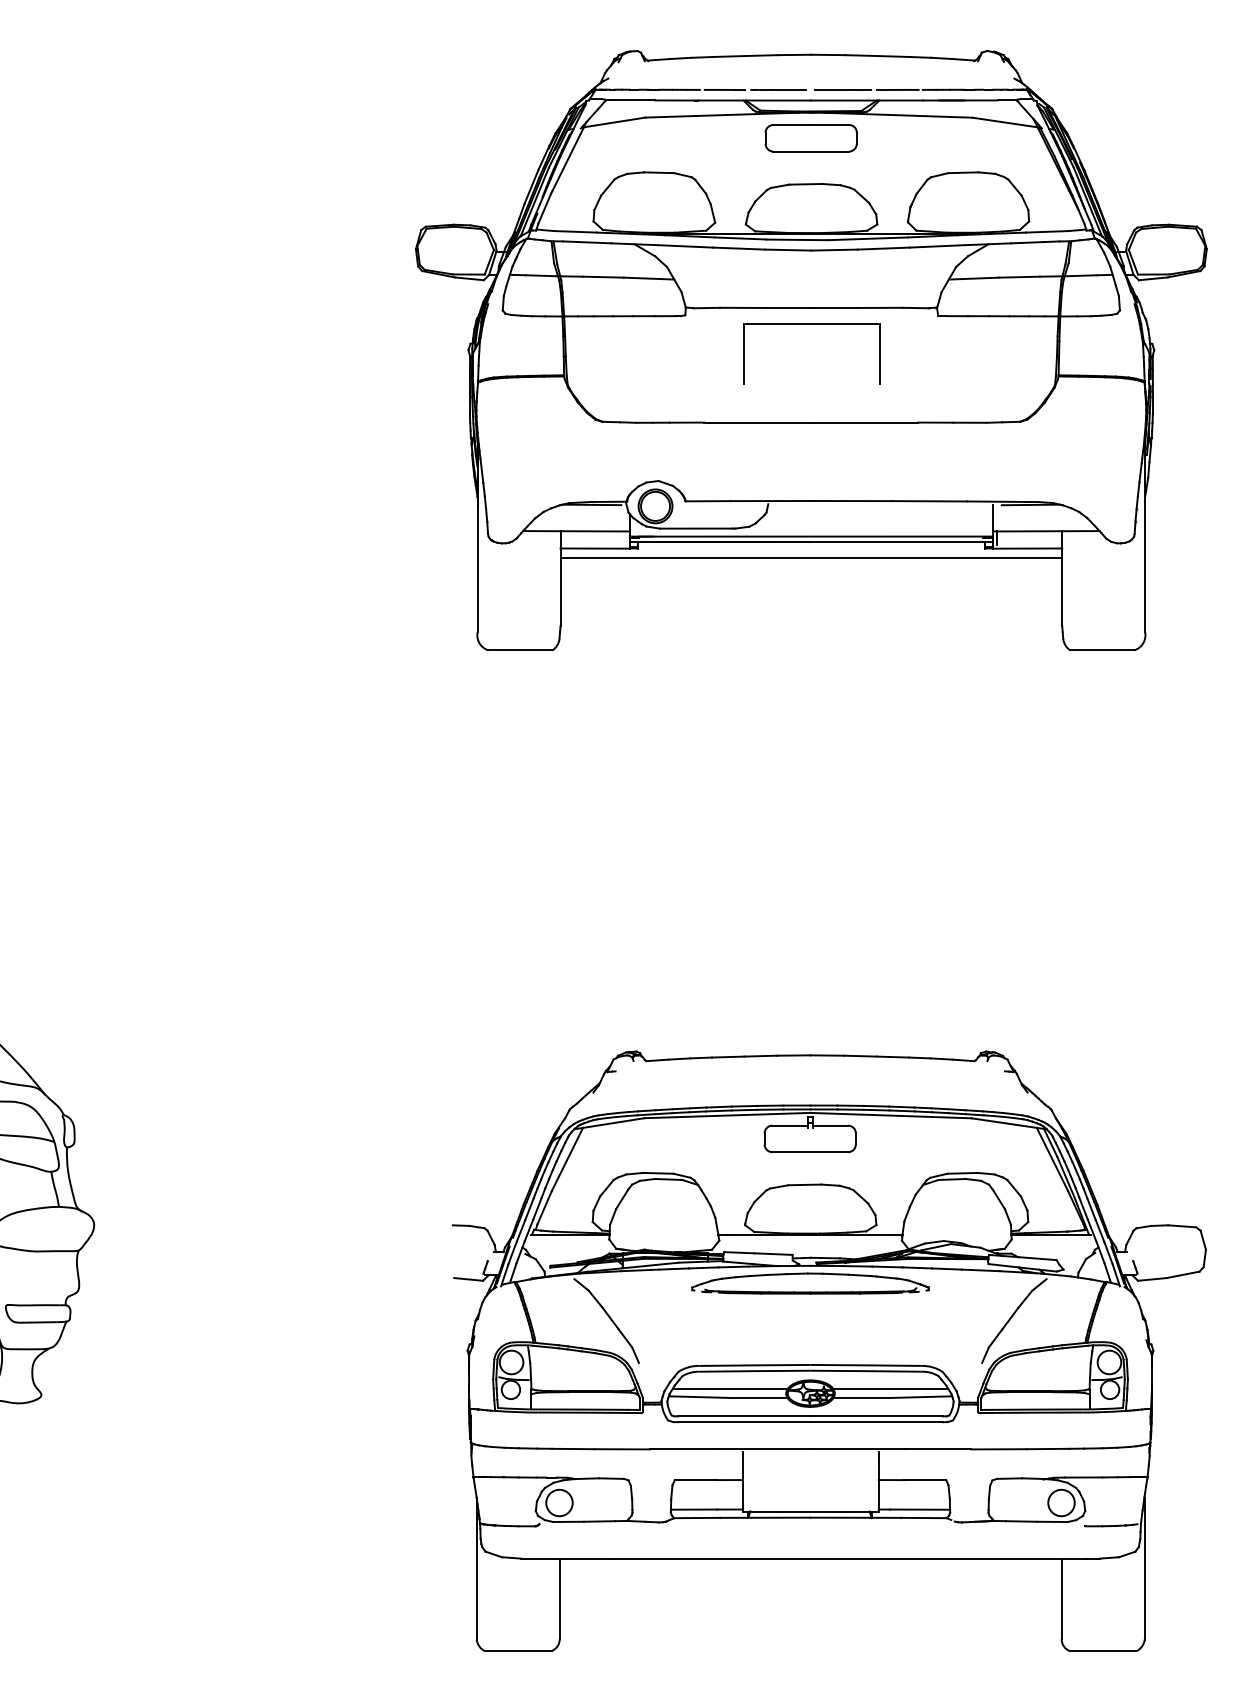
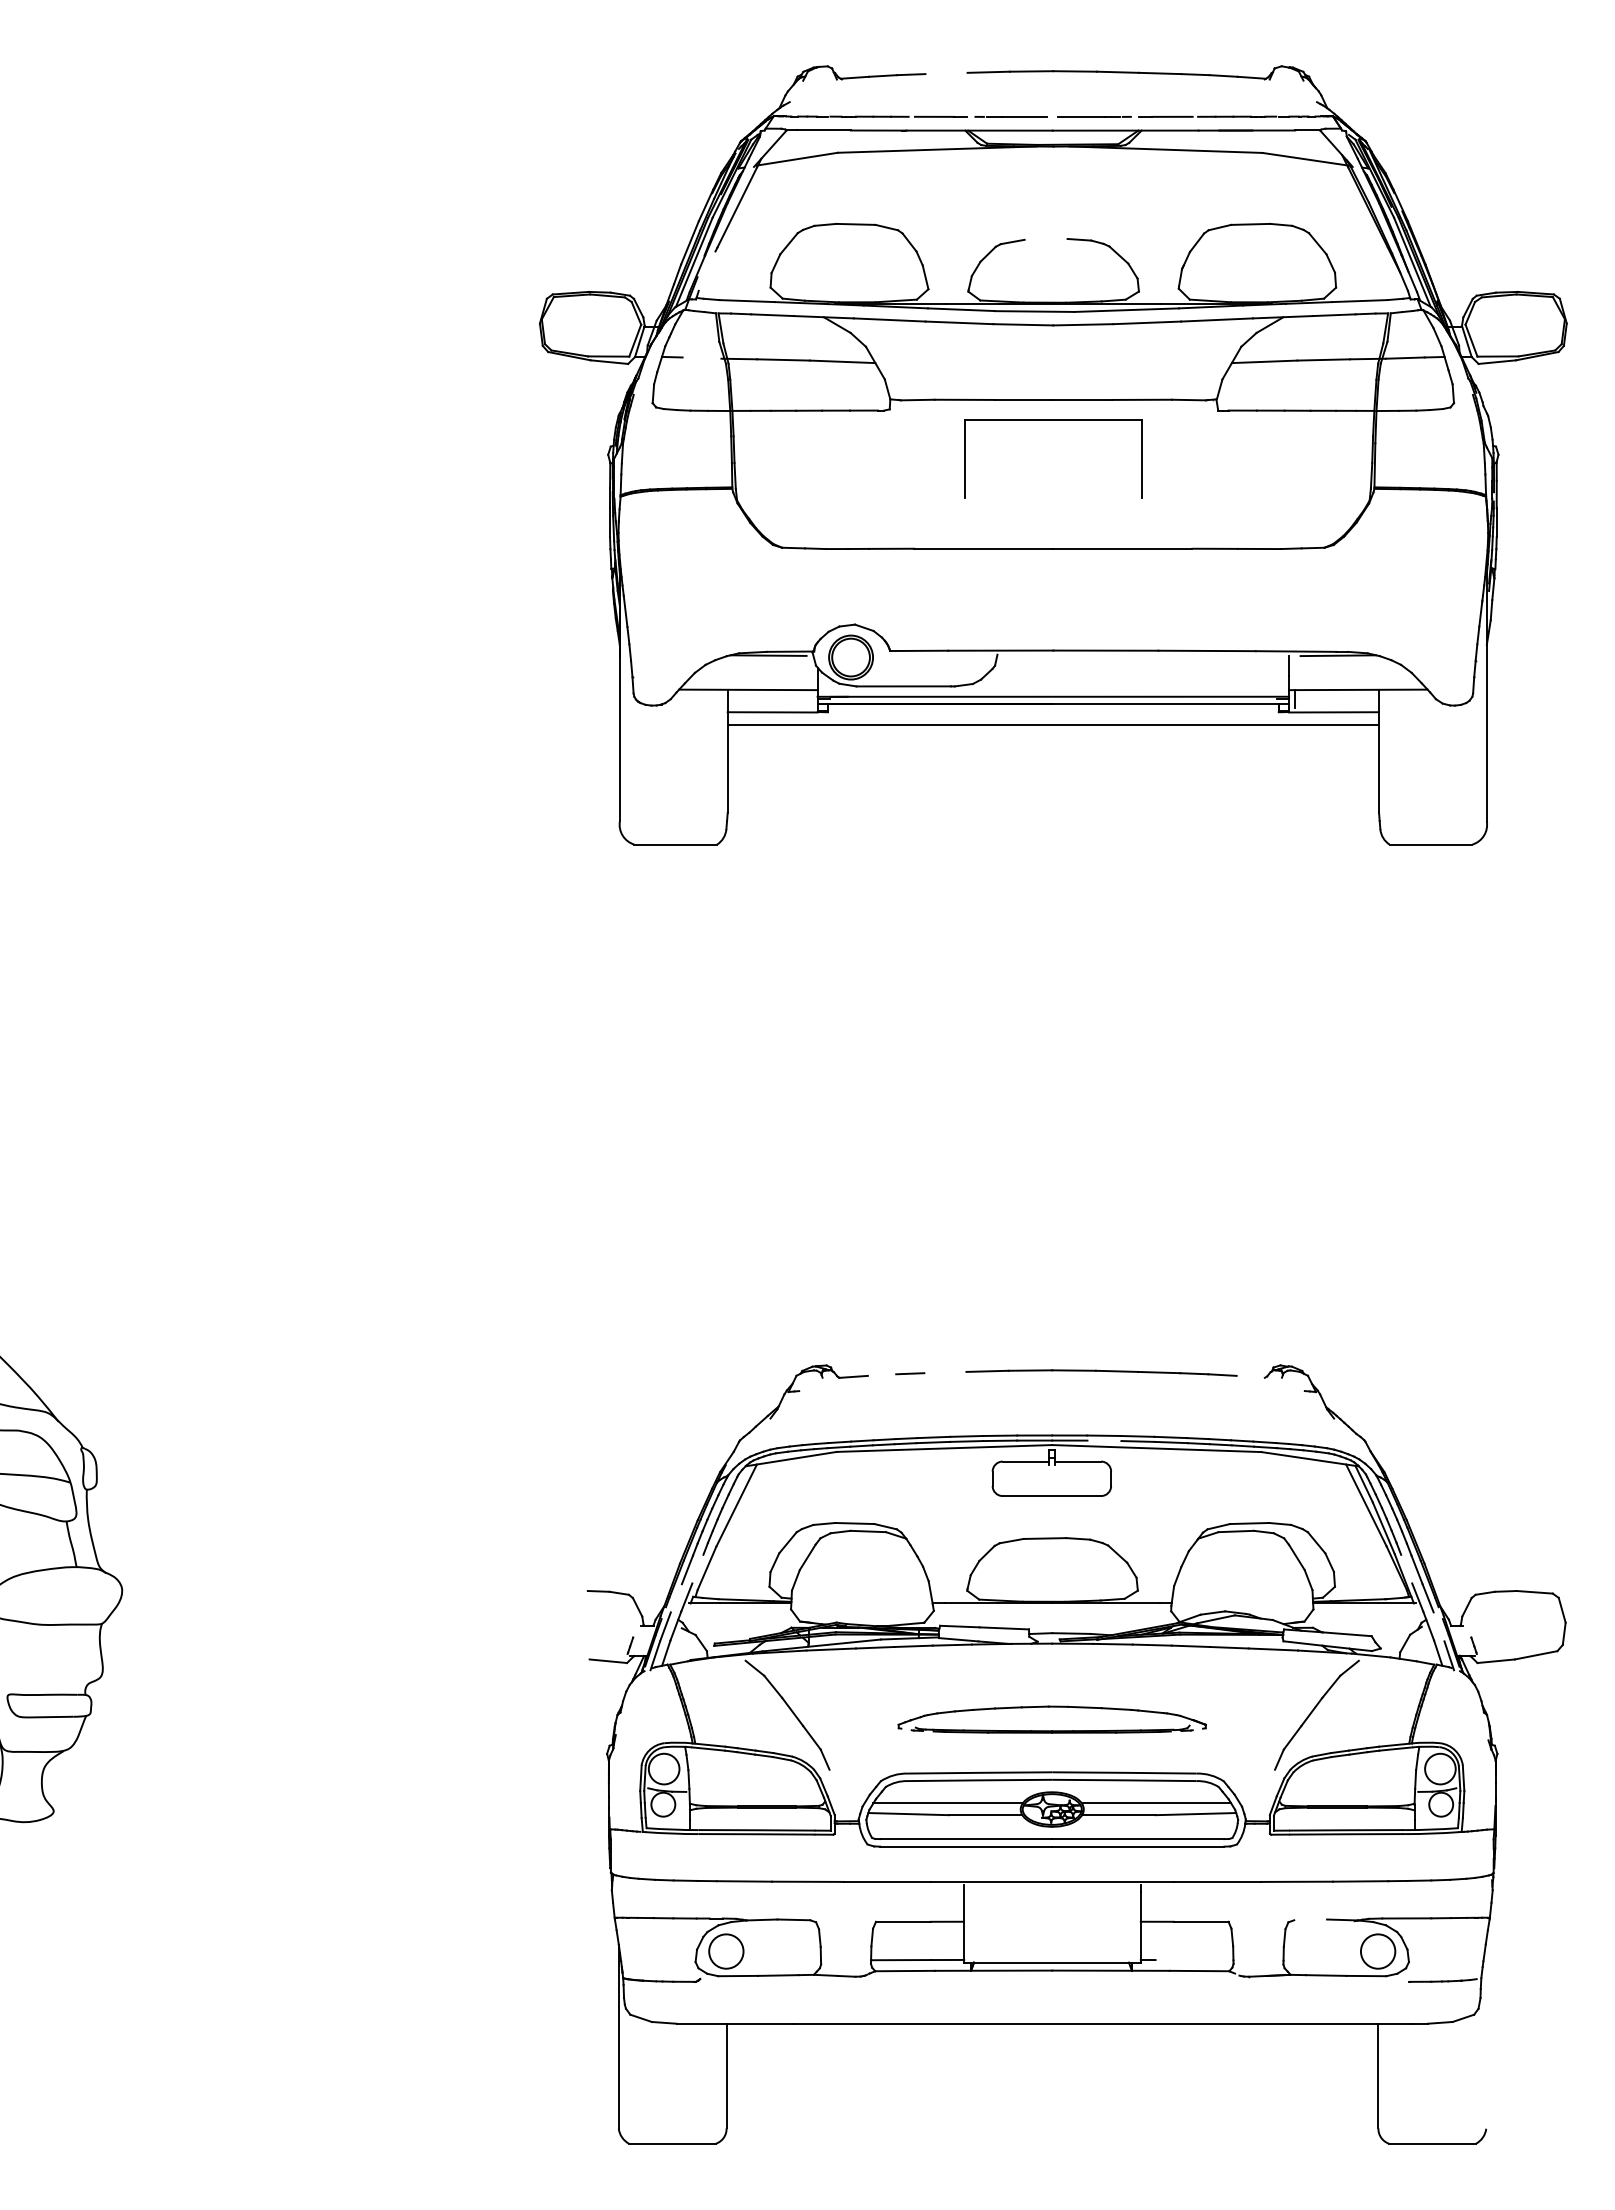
line: (729, 56) -> (946, 73), removed
part: (811, 138) -> (1053, 179), removed
line: (805, 183) -> (1045, 238), removed
line: (544, 208) -> (706, 270), removed
line: (540, 275) -> (701, 357), removed
line: (728, 1057) -> (945, 1372), removed
line: (678, 1058) -> (881, 1374), removed
line: (963, 1060) -> (1250, 1376), removed
line: (850, 1109) -> (1104, 1440), removed
line: (537, 1207) -> (697, 1568), removed
line: (1083, 1207) -> (1406, 1568), removed
line: (520, 1231) -> (675, 1598), removed
line: (1107, 1252) -> (1438, 1626), removed
part: (809, 1291) -> (1051, 1730), moved
line: (1009, 1478) -> (1310, 1919), removed
line: (920, 1509) -> (1194, 1960), removed
line: (1144, 1568) -> (1486, 2036), removed

